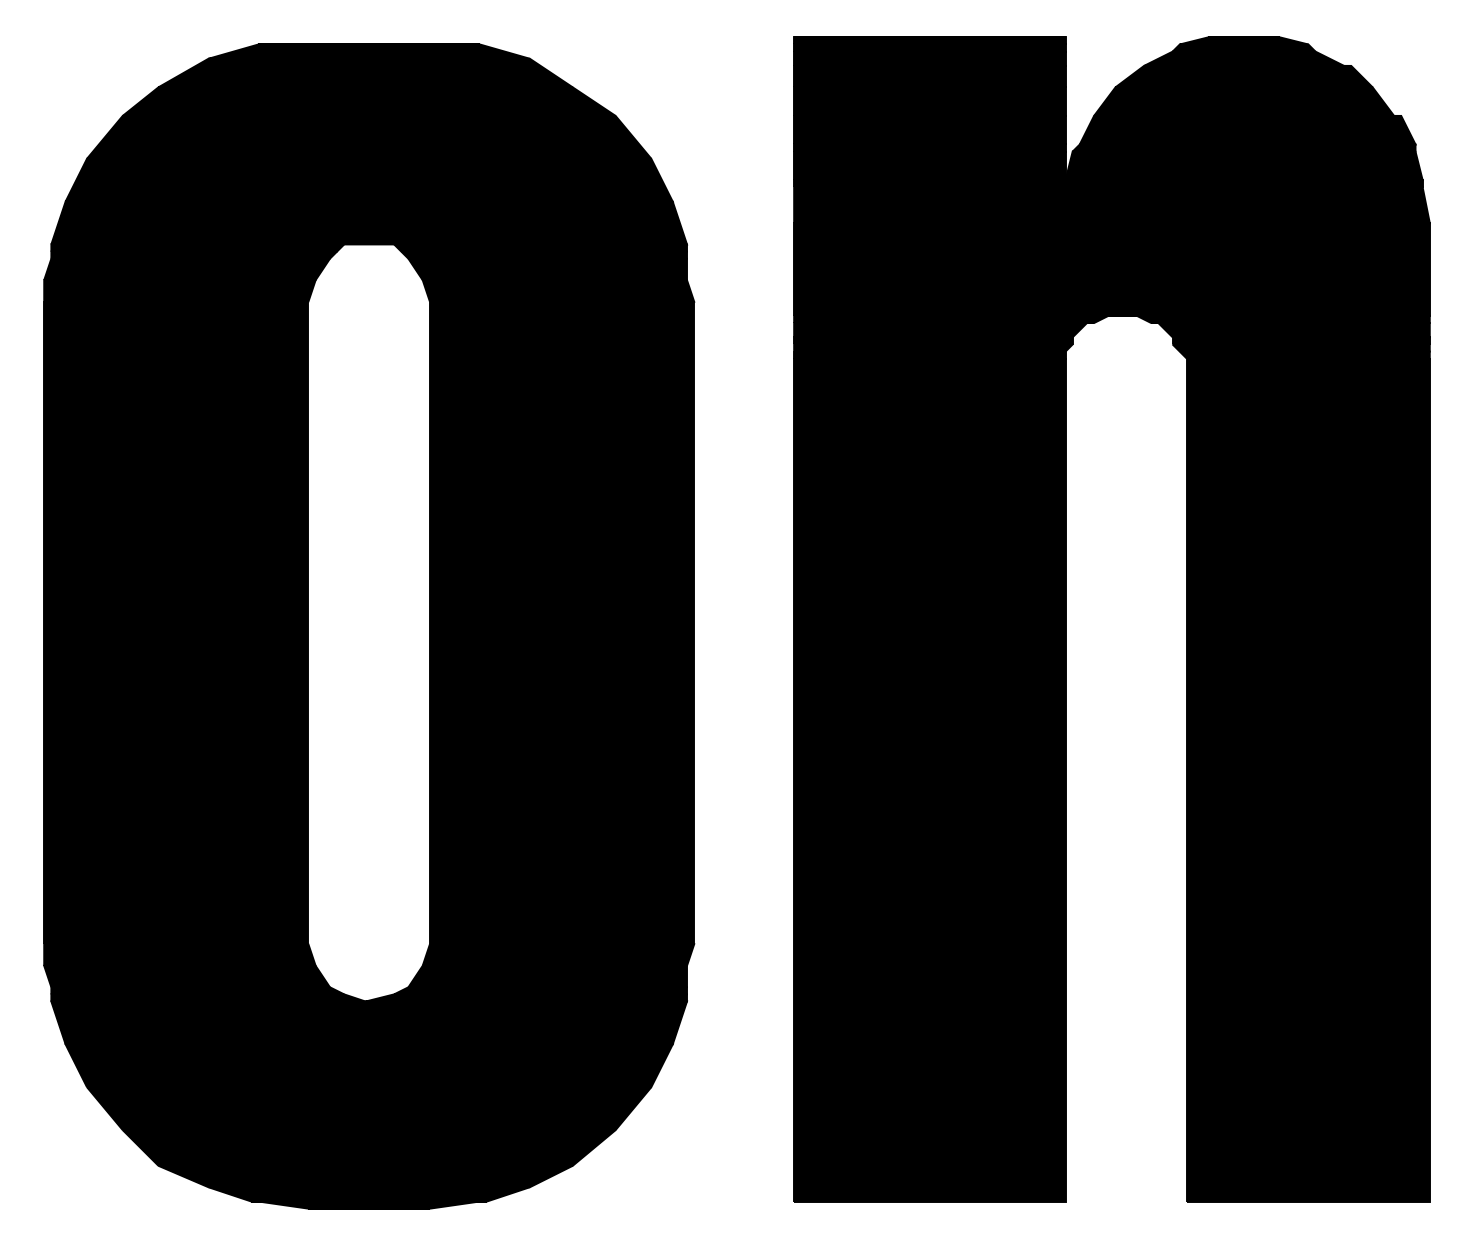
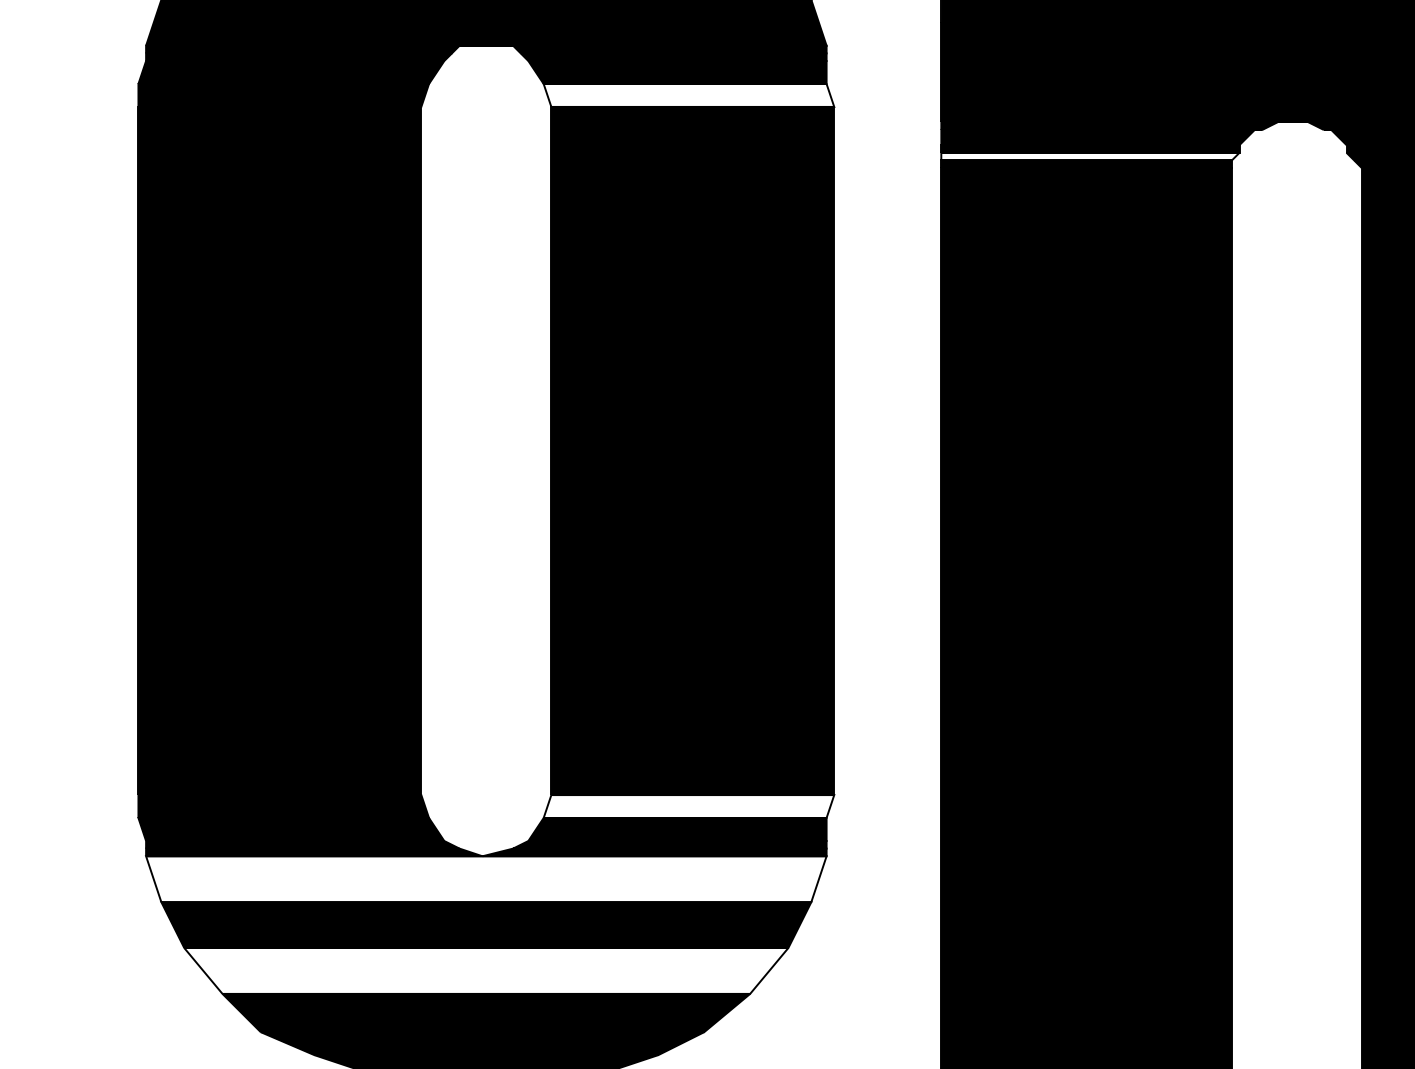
fill: (558, 290) -> (689, 95), removed
fill: (933, 347) -> (1090, 156), removed
fill: (558, 954) -> (689, 805), removed
fill: (368, 1022) -> (485, 878), removed
fill: (369, 1108) -> (486, 970), removed

